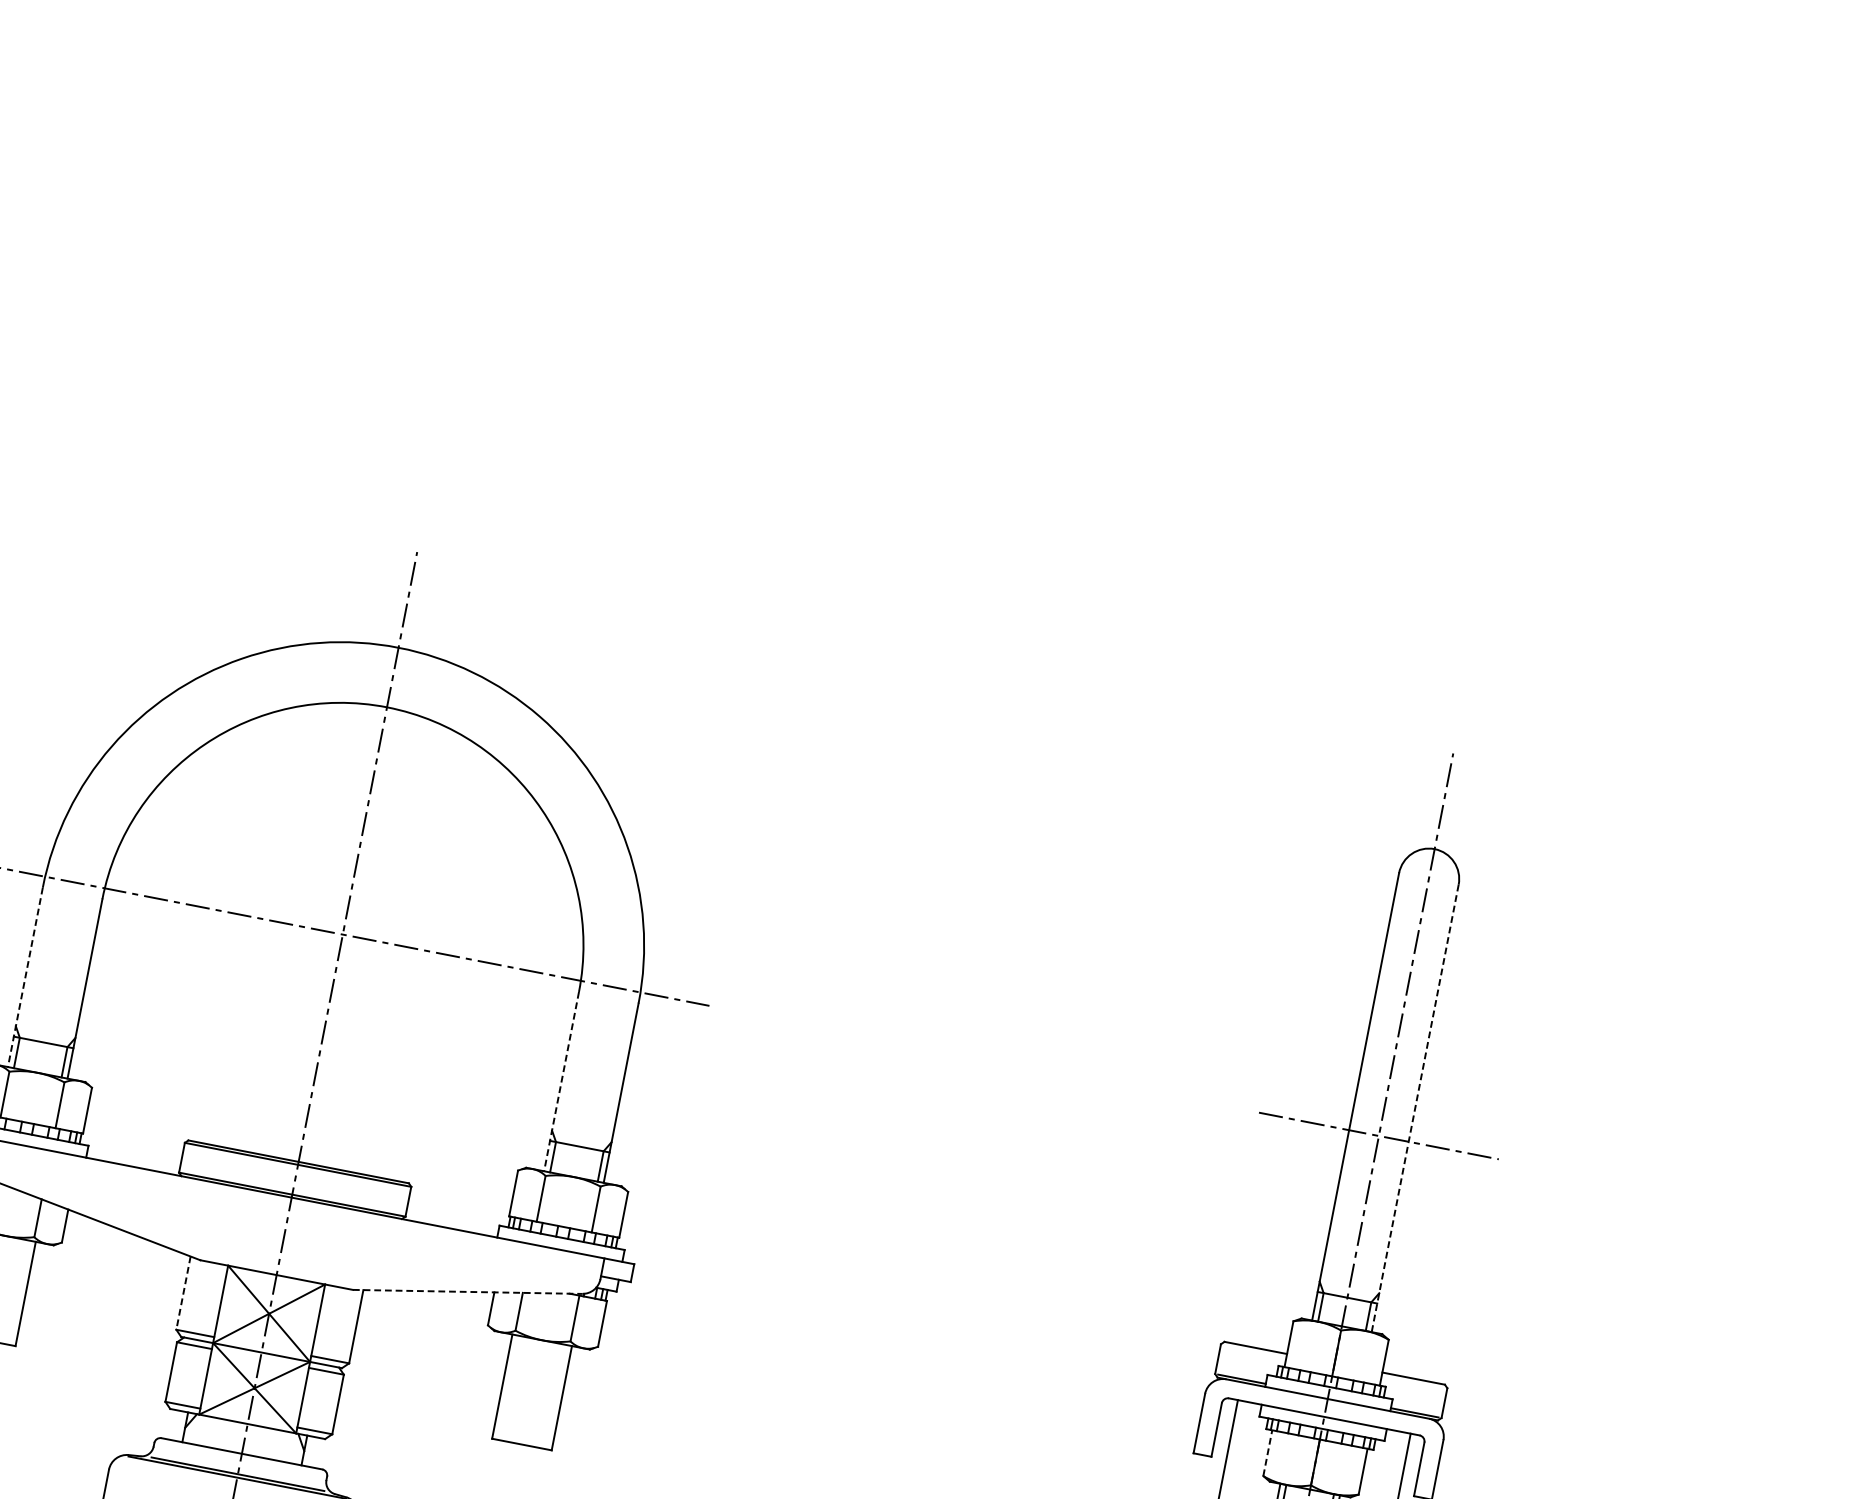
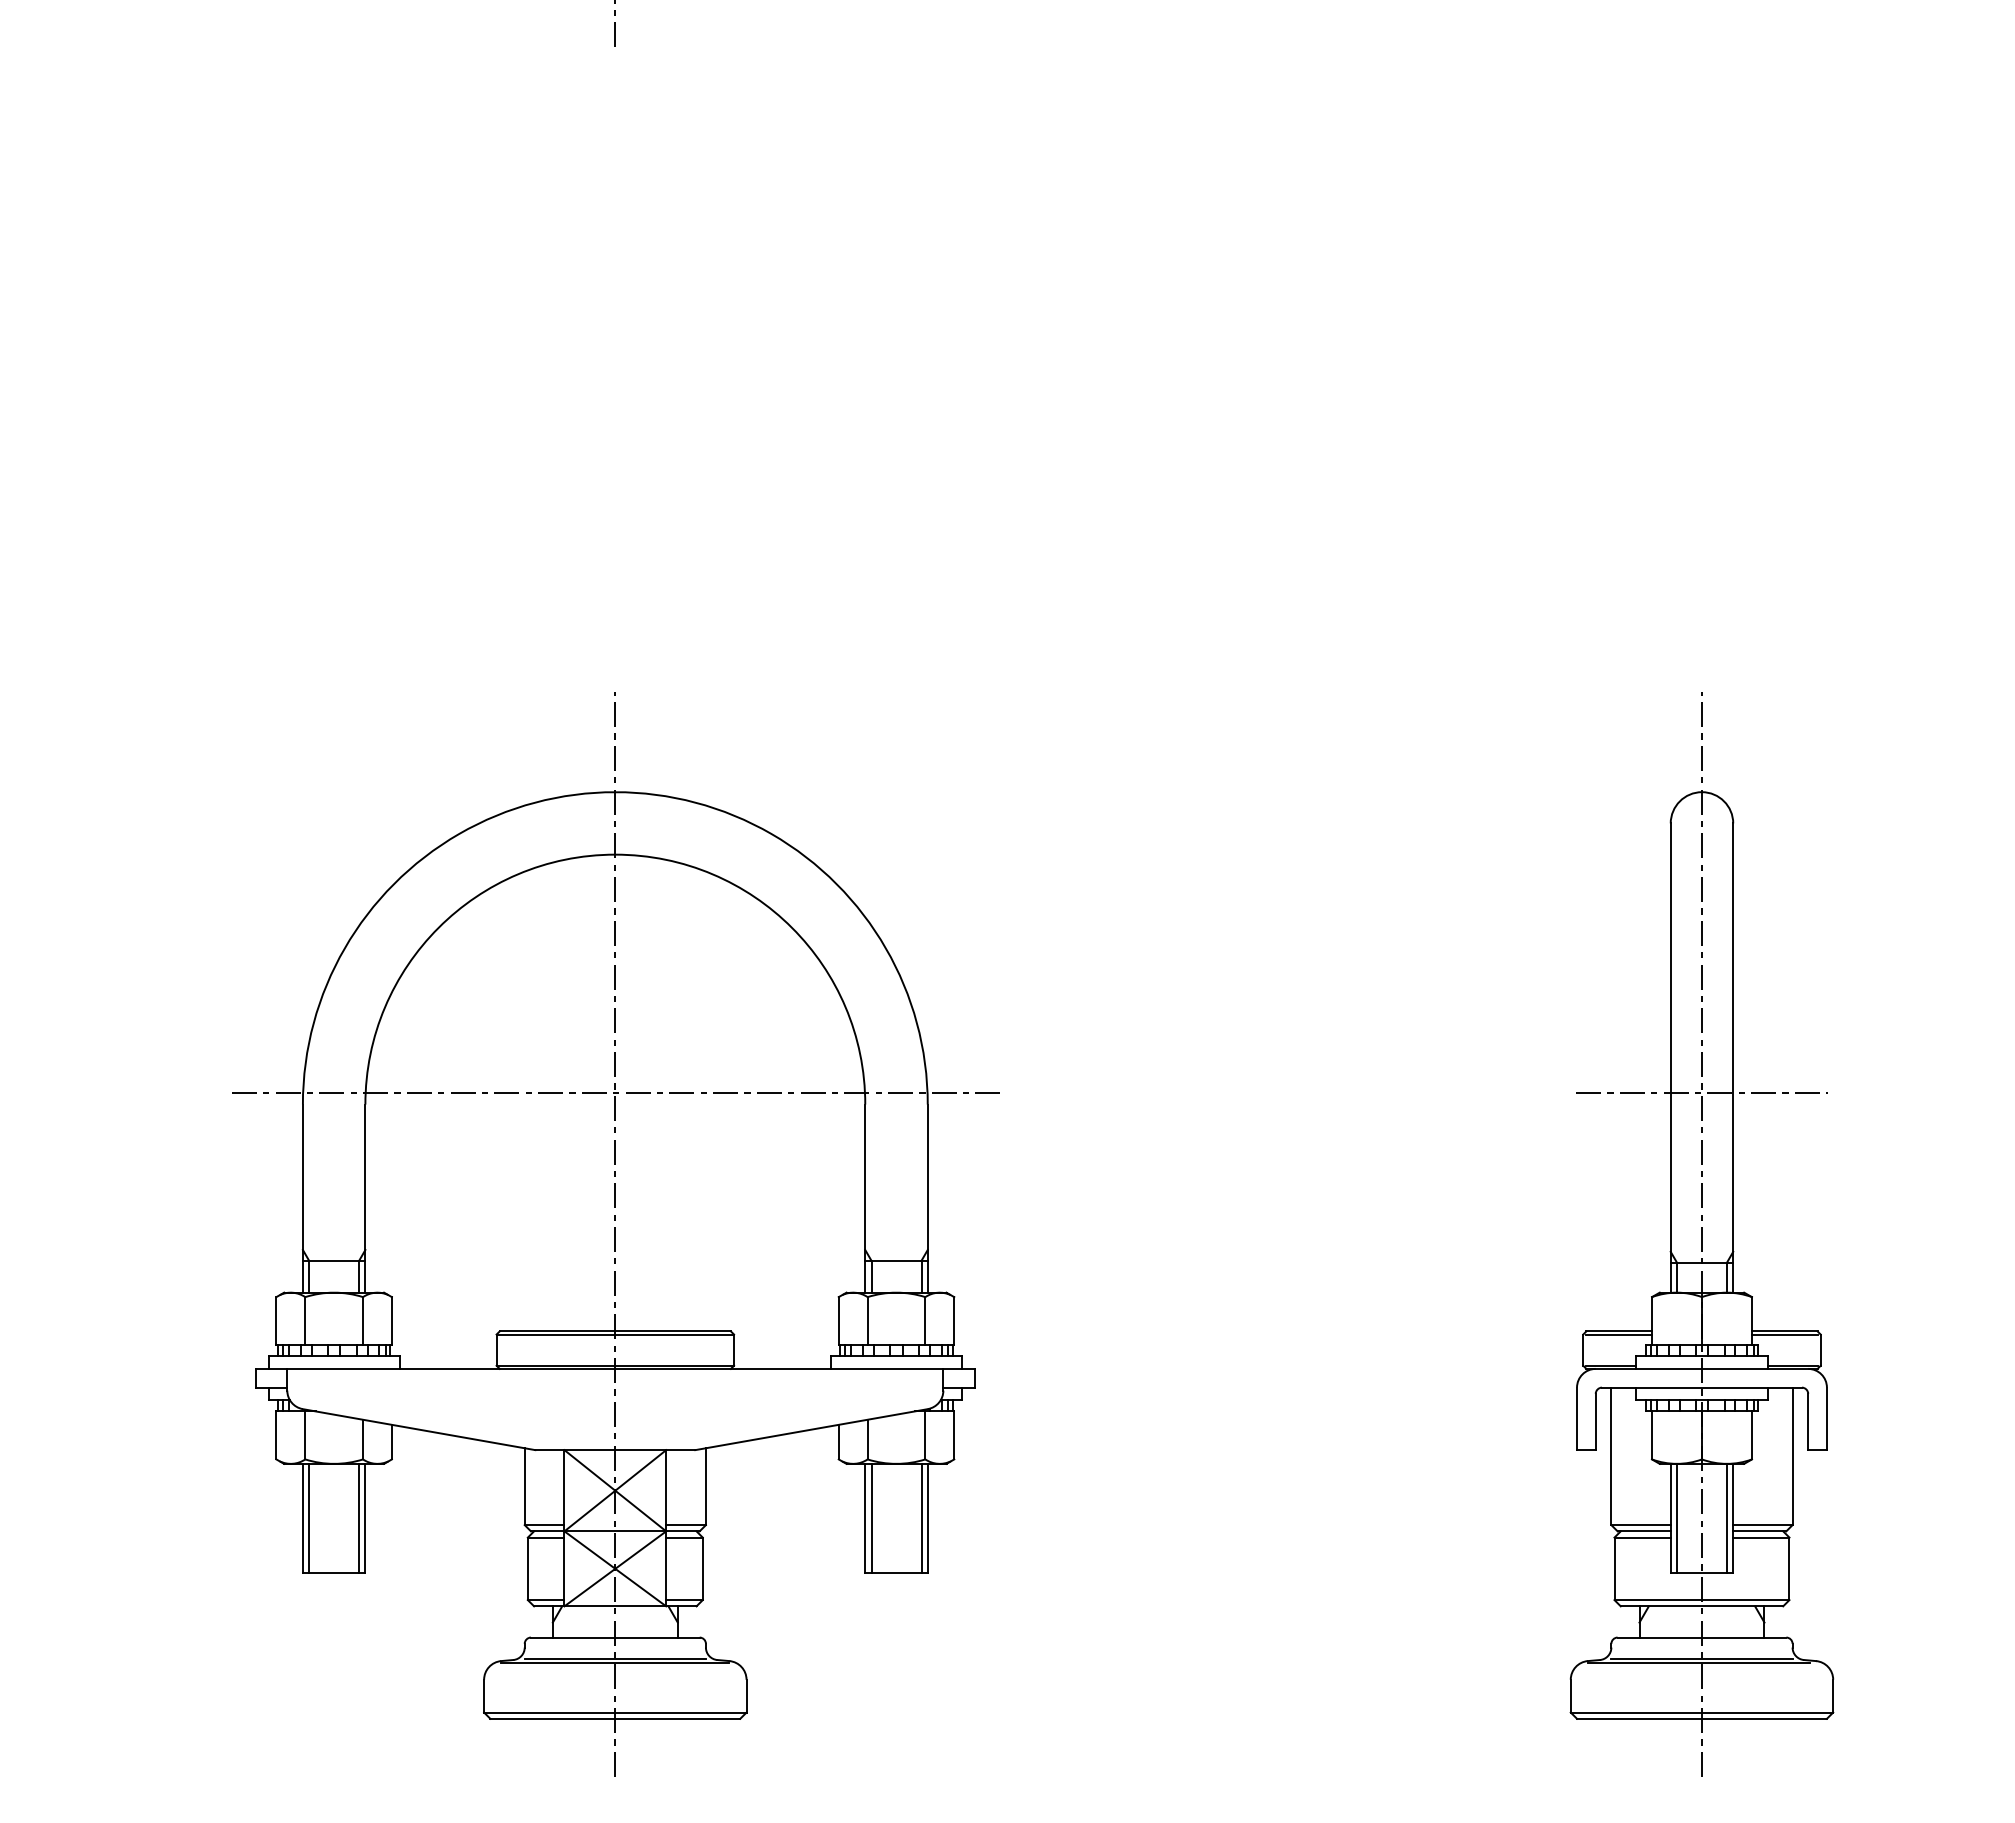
line: (24, 978) -> (302, 1199), dashed -> solid
line: (561, 1082) -> (865, 1199), dashed -> solid
line: (1415, 1108) -> (1733, 1058), dashed -> solid
line: (468, 1291) -> (812, 1429), dashed -> solid
line: (20, 1292) -> (359, 1518), added
line: (183, 1293) -> (524, 1487), dashed -> solid
line: (1254, 1350) -> (1618, 1334), added
line: (1412, 1381) -> (1784, 1334), added
line: (508, 1387) -> (871, 1518), added
line: (555, 1397) -> (921, 1518), added
line: (1267, 1452) -> (1651, 1434), dashed -> solid

